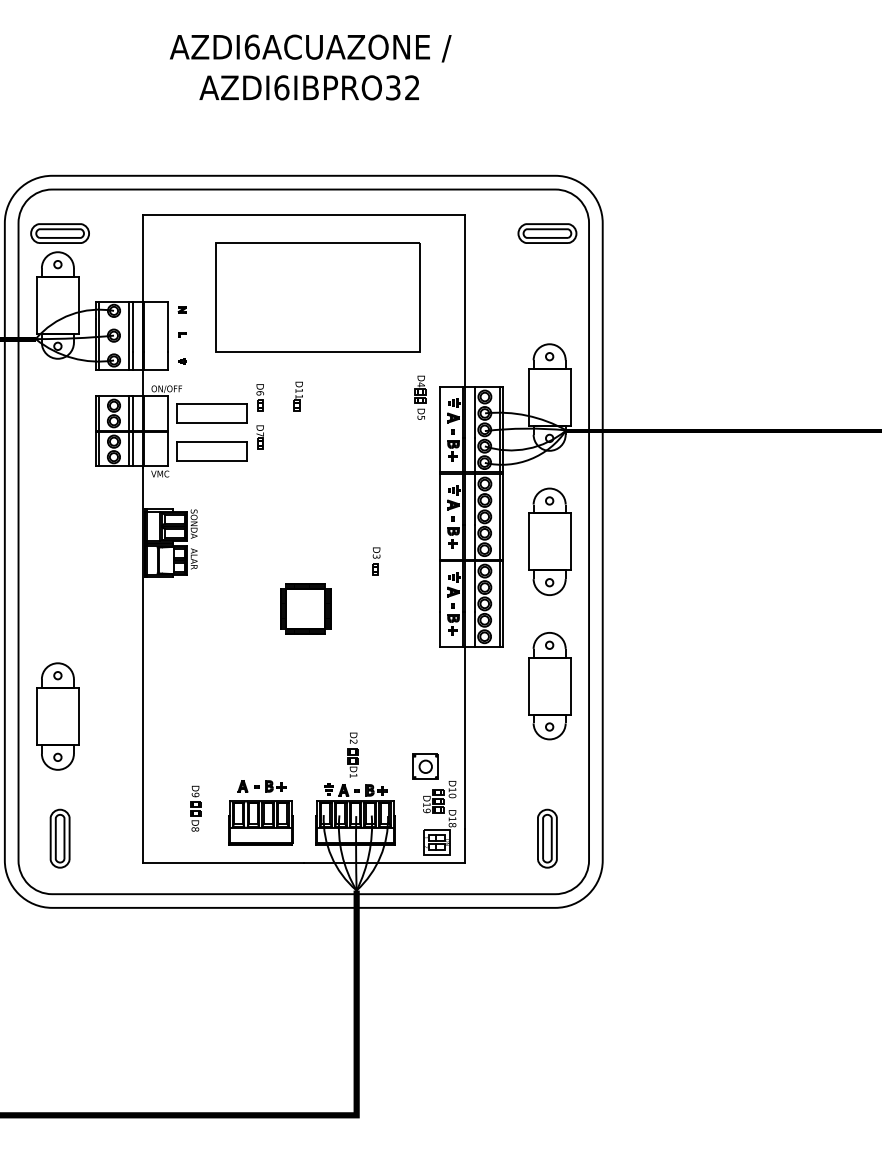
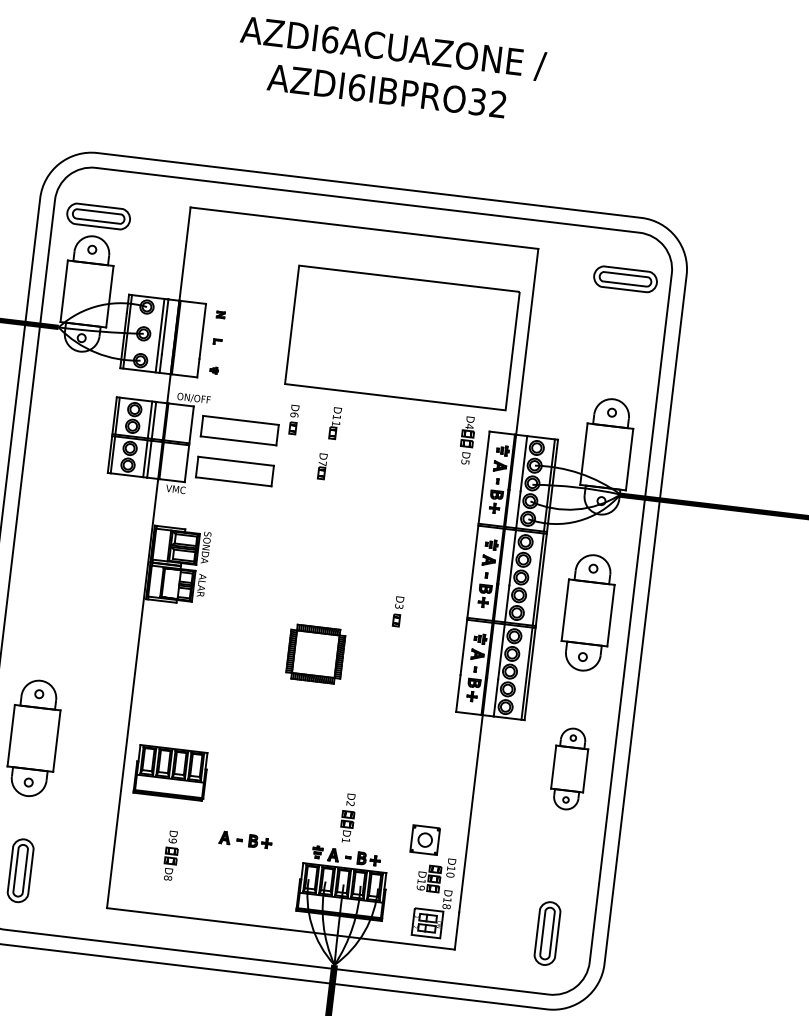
part: (317, 297) -> (401, 338), moved
part: (259, 437) -> (321, 466), moved
part: (549, 686) -> (569, 769), size x0.7
part: (260, 822) -> (170, 772), moved

